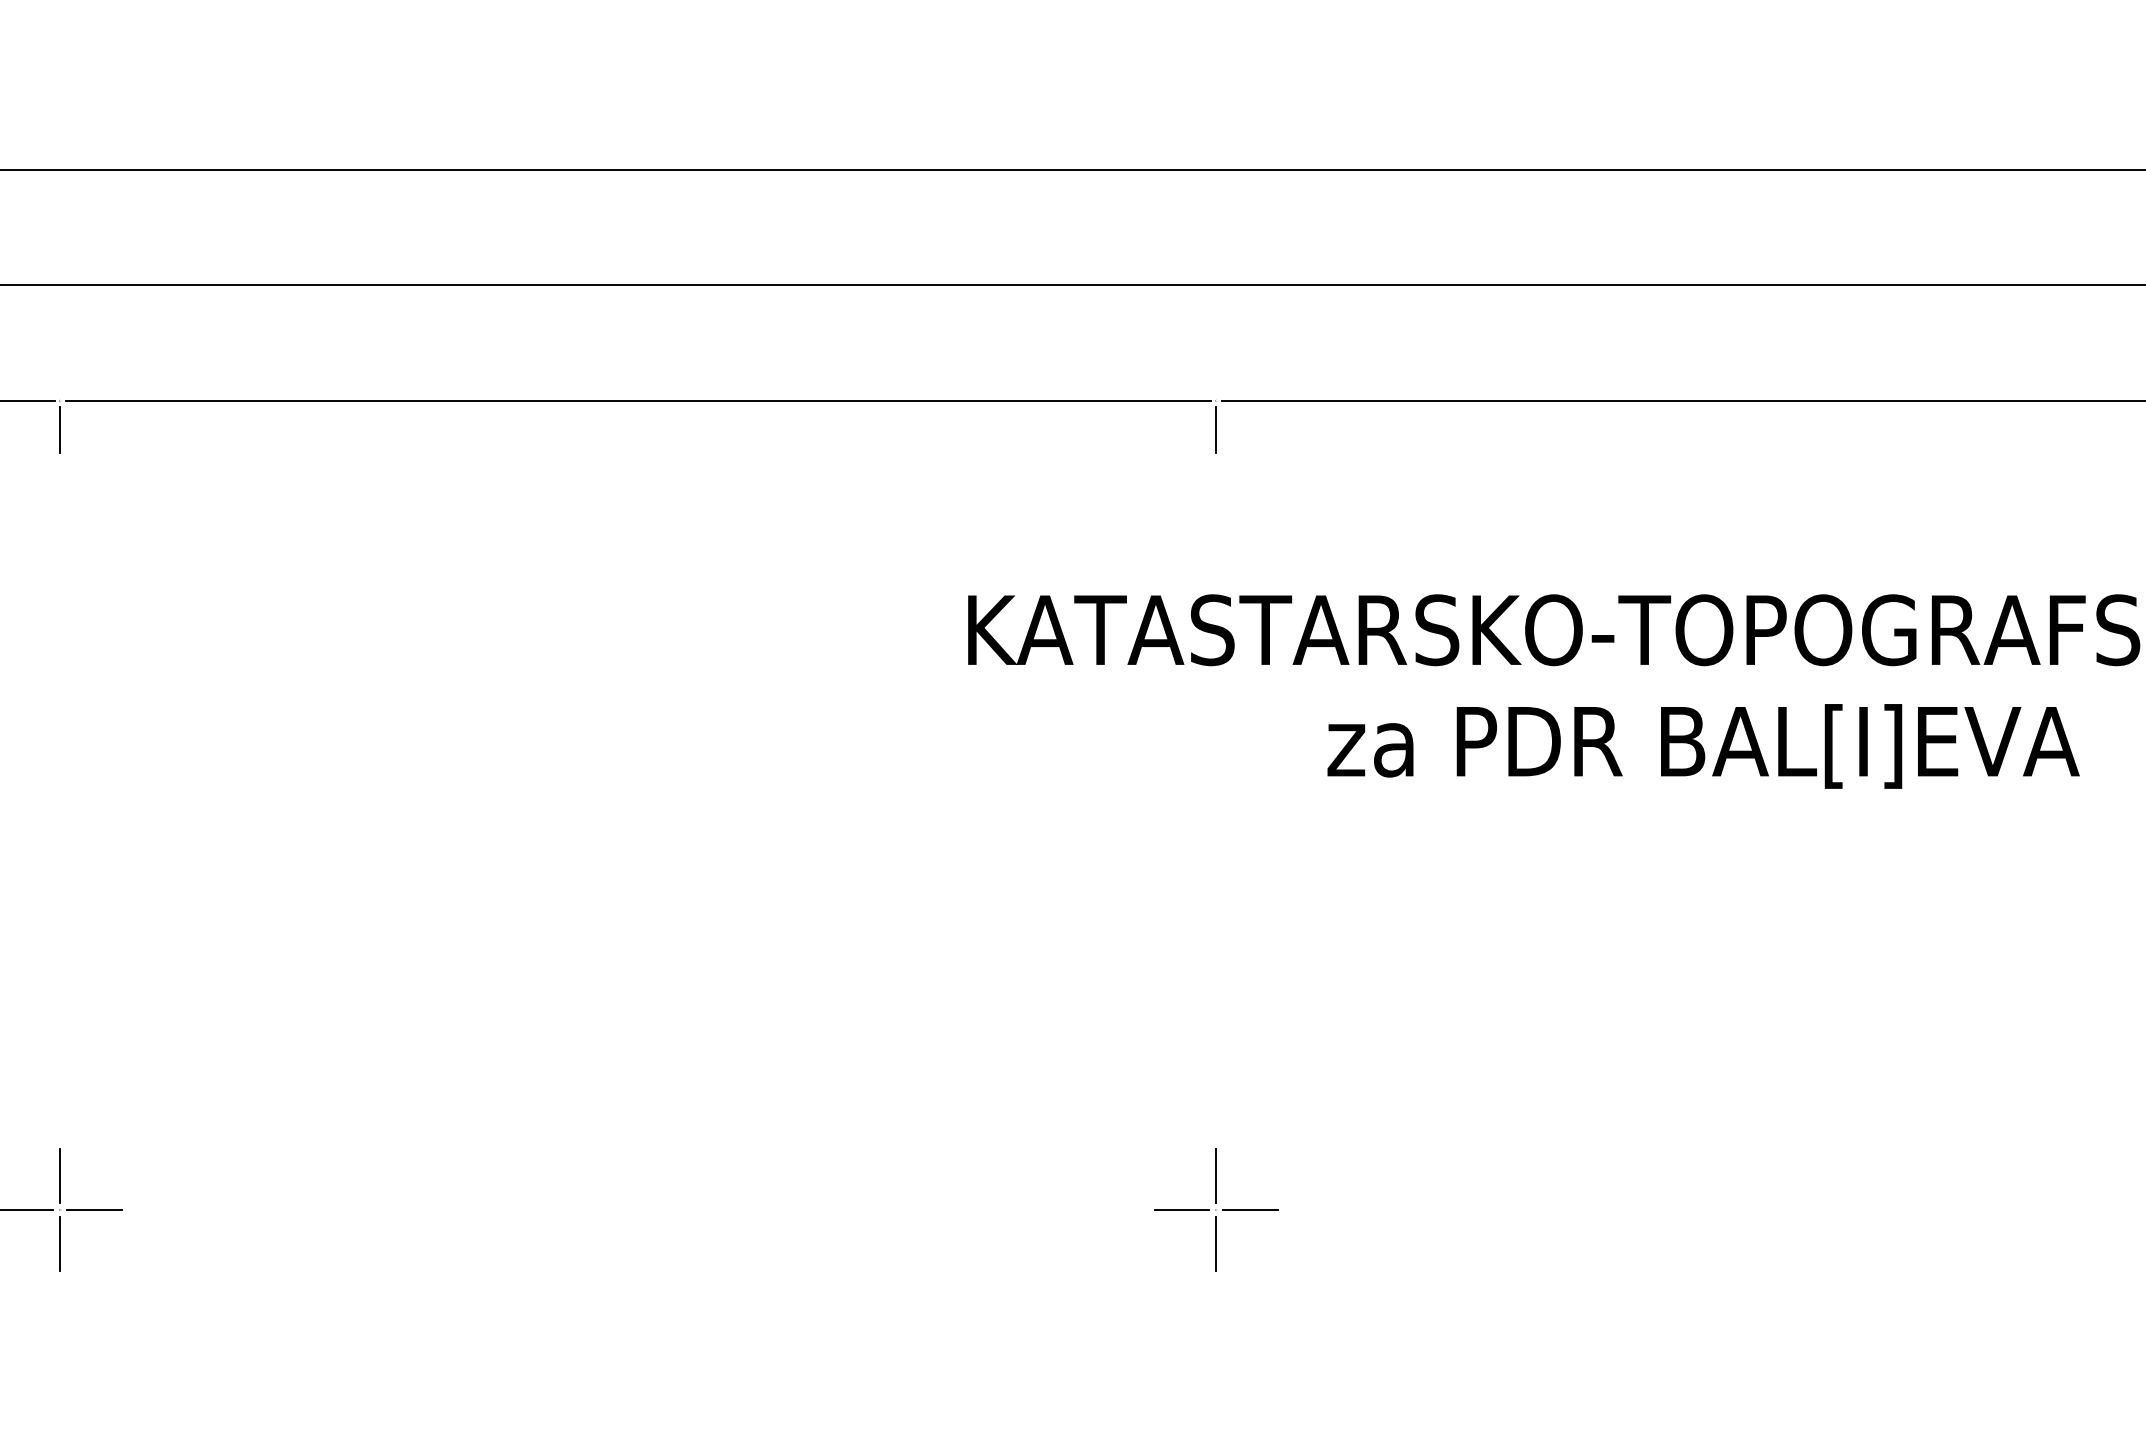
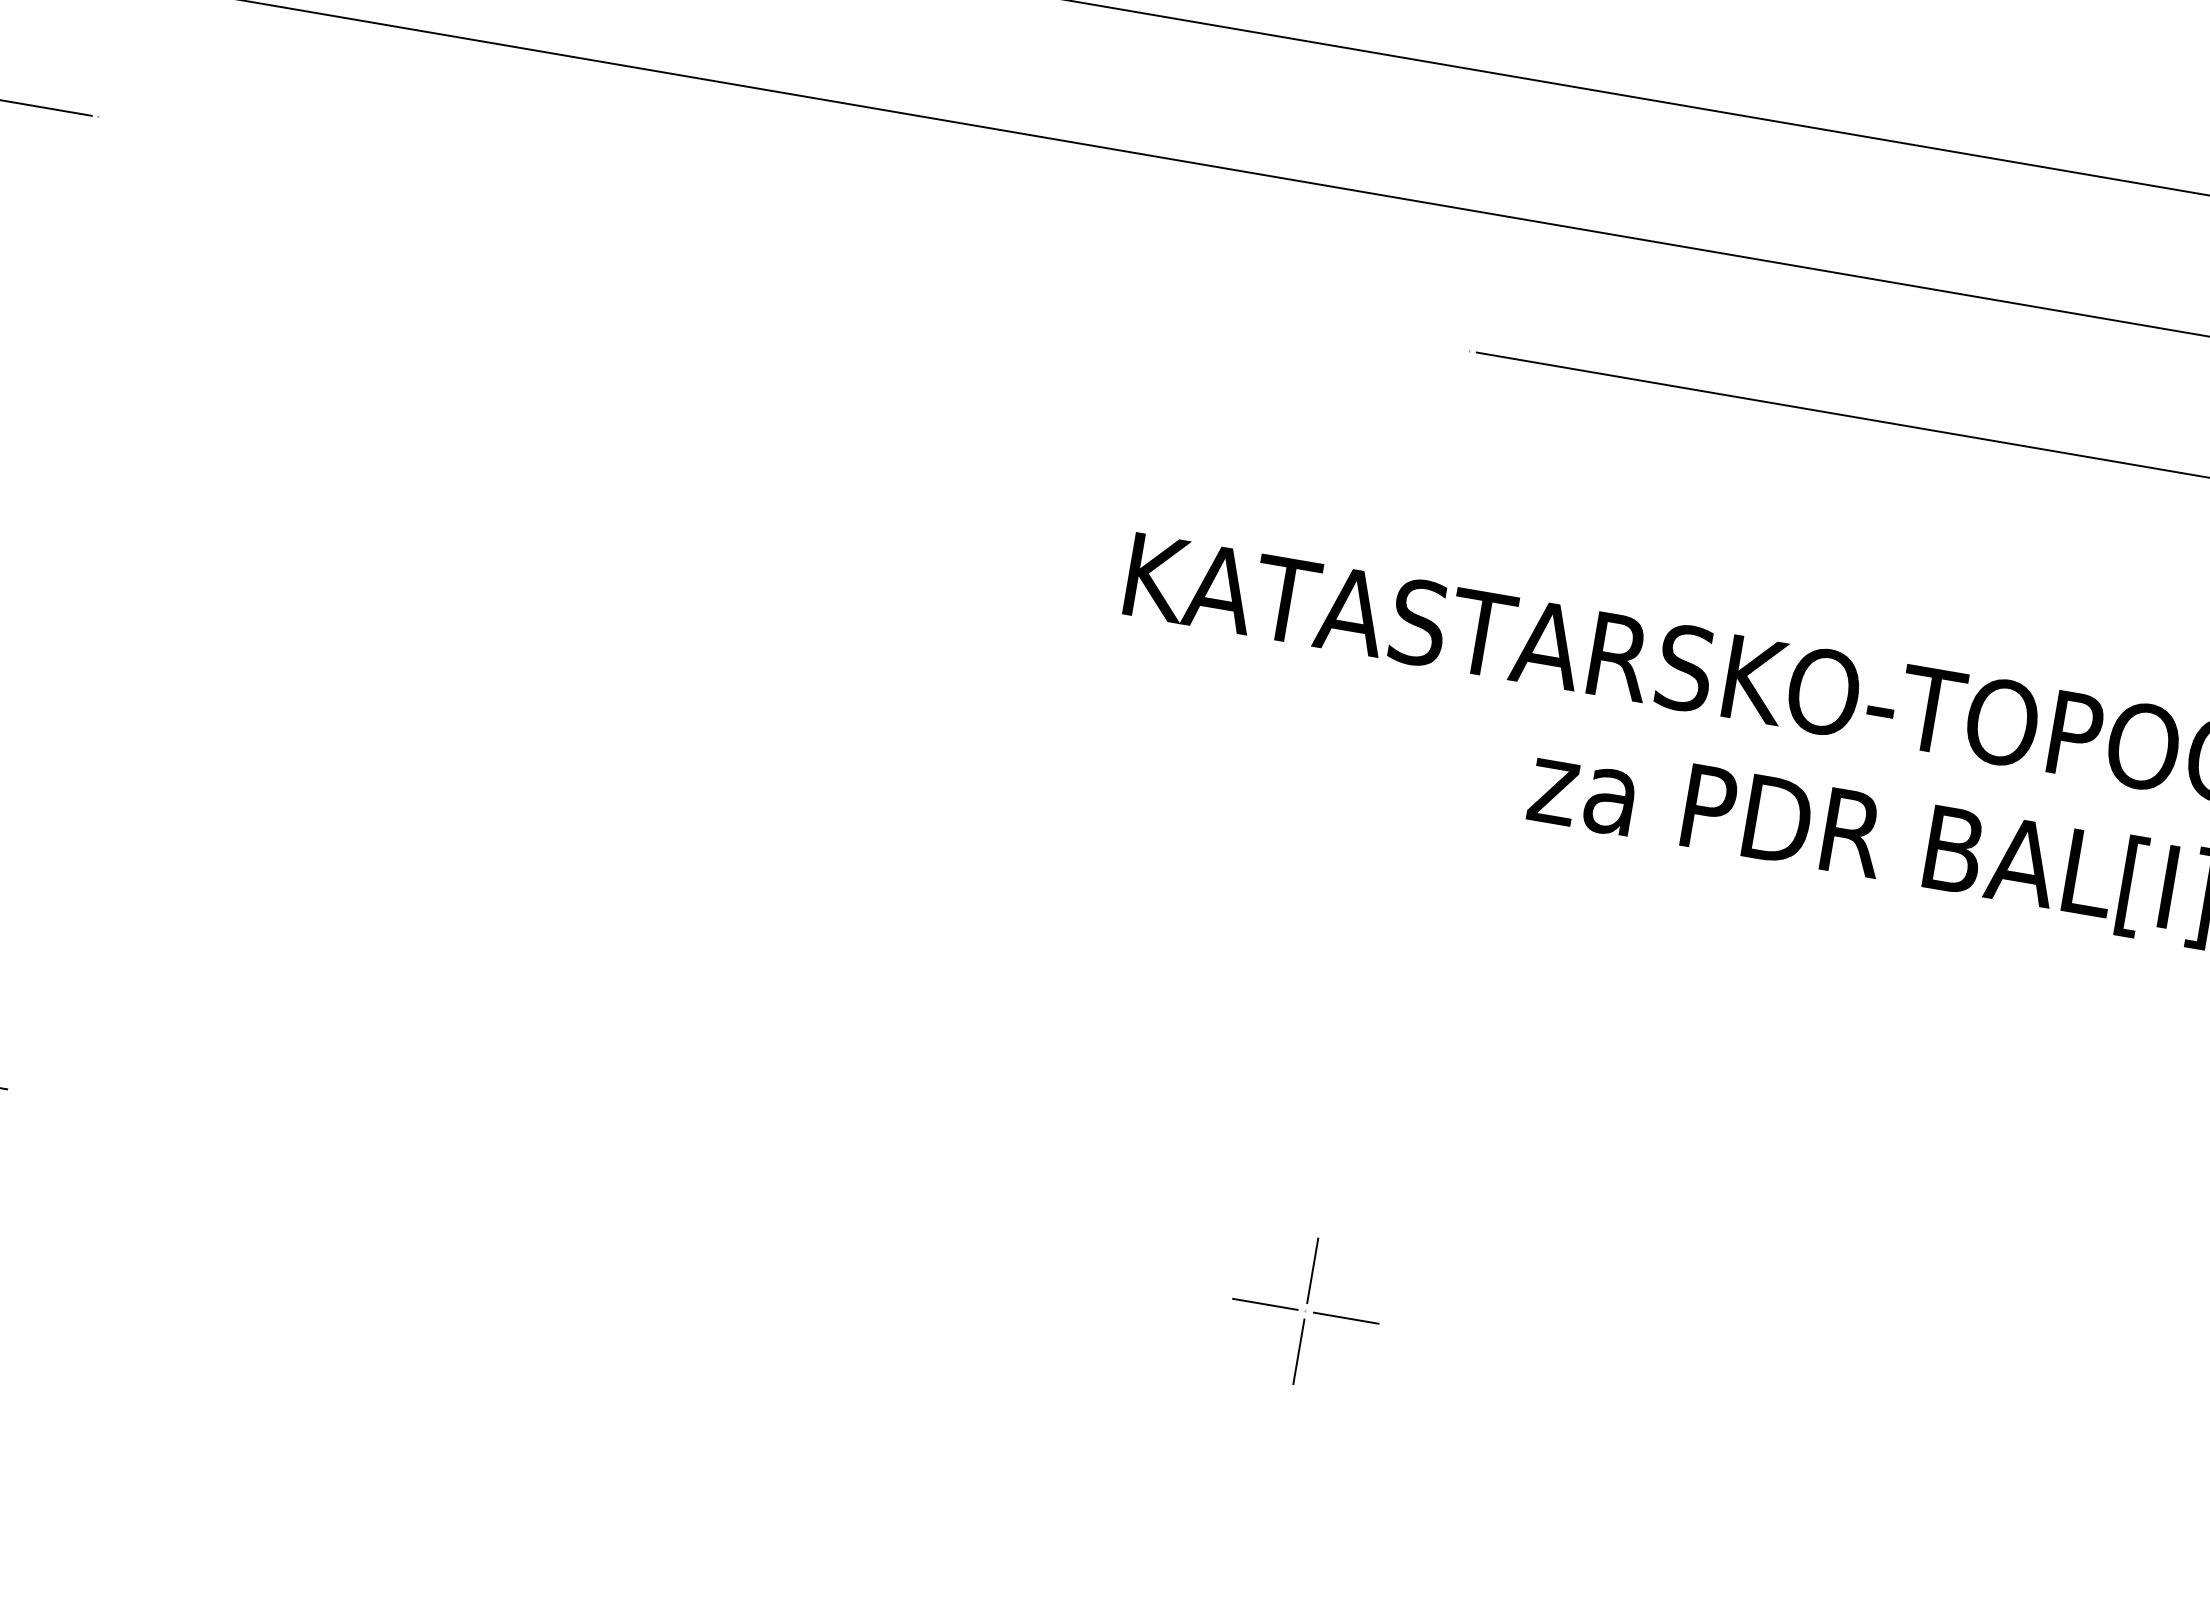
line: (638, 400) -> (784, 233), removed
line: (60, 429) -> (92, 150), removed
line: (1216, 429) -> (1464, 385), removed

